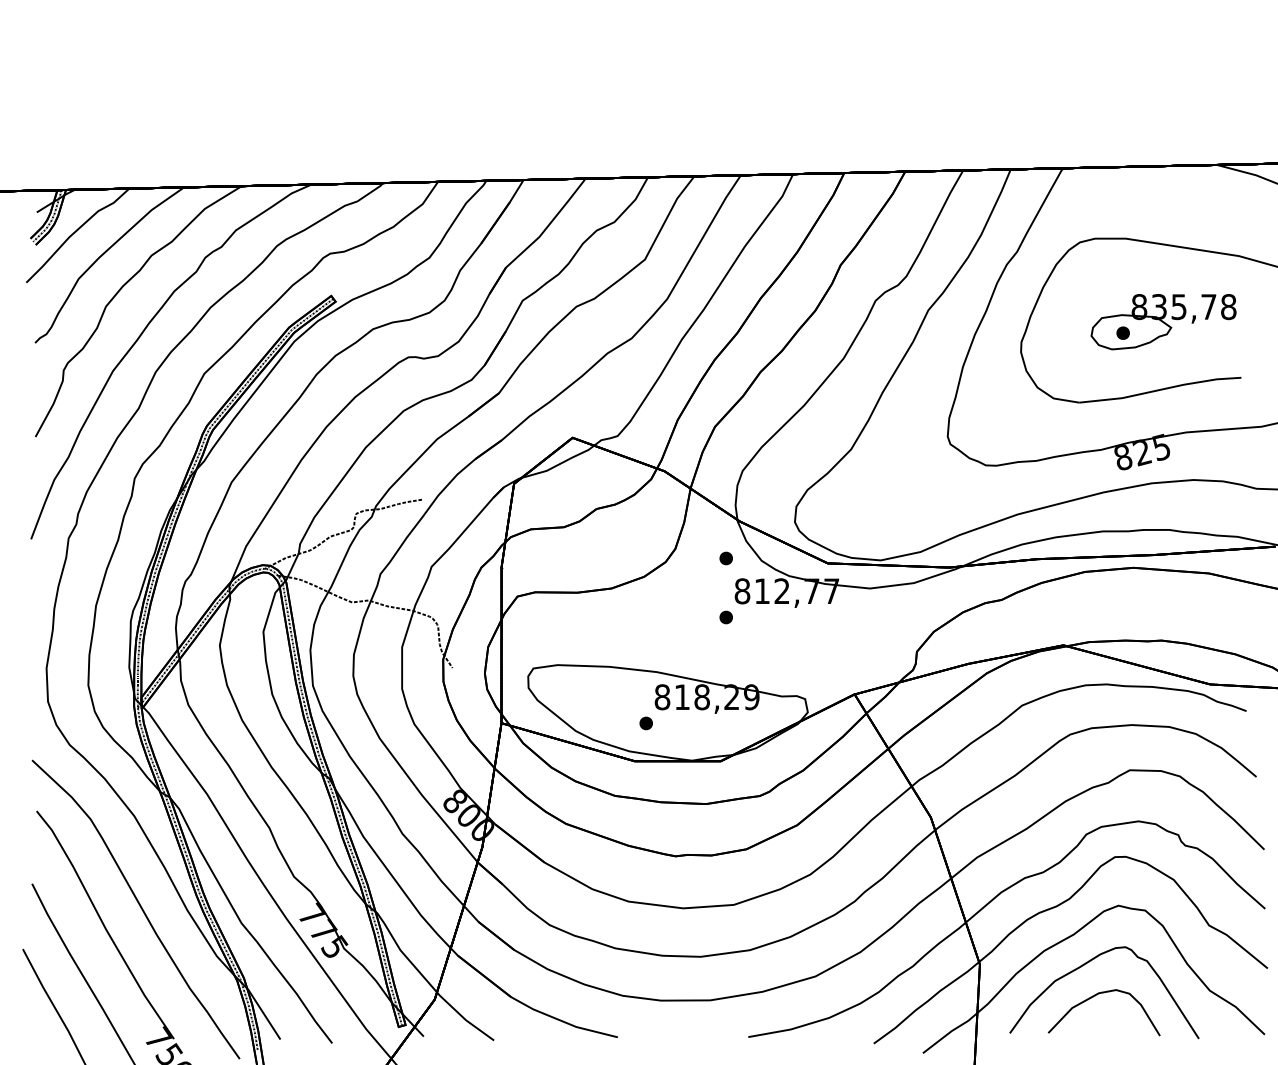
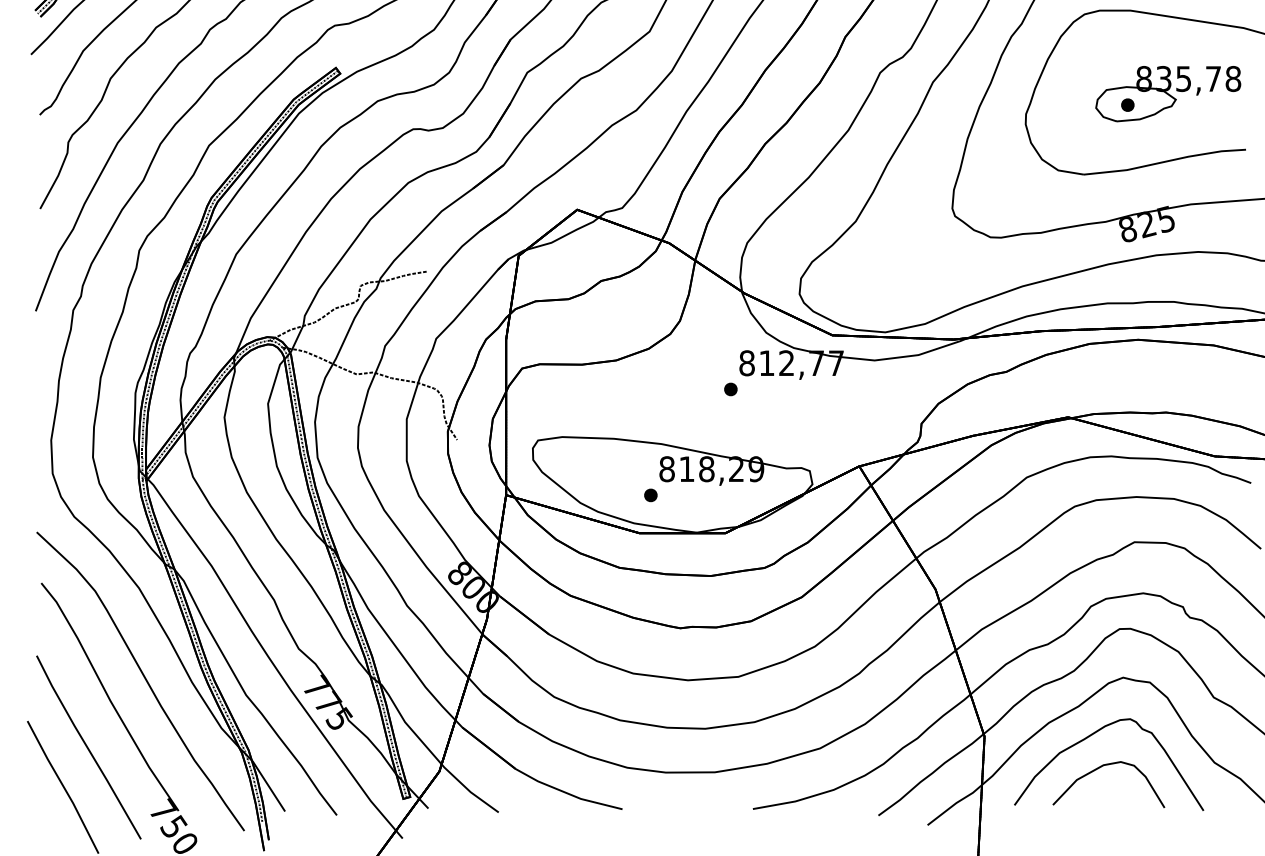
part: (725, 558) -> (730, 330), removed

